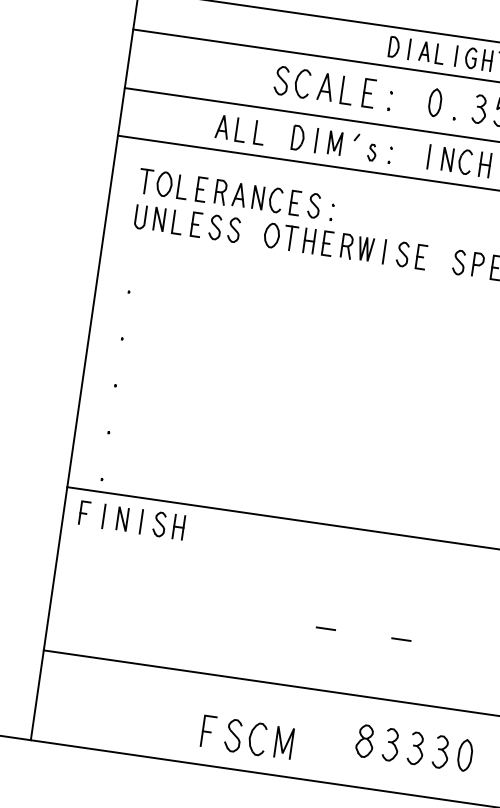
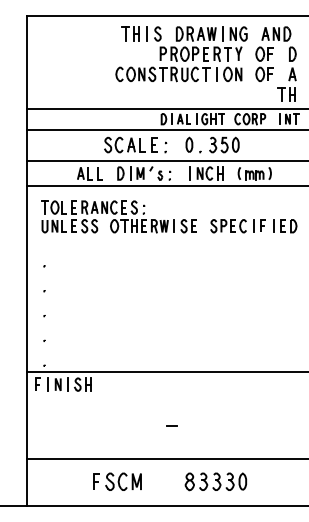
line: (400, 637) -> (211, 425), removed
part: (247, 737) -> (117, 481), moved
part: (413, 747) -> (215, 481), moved

